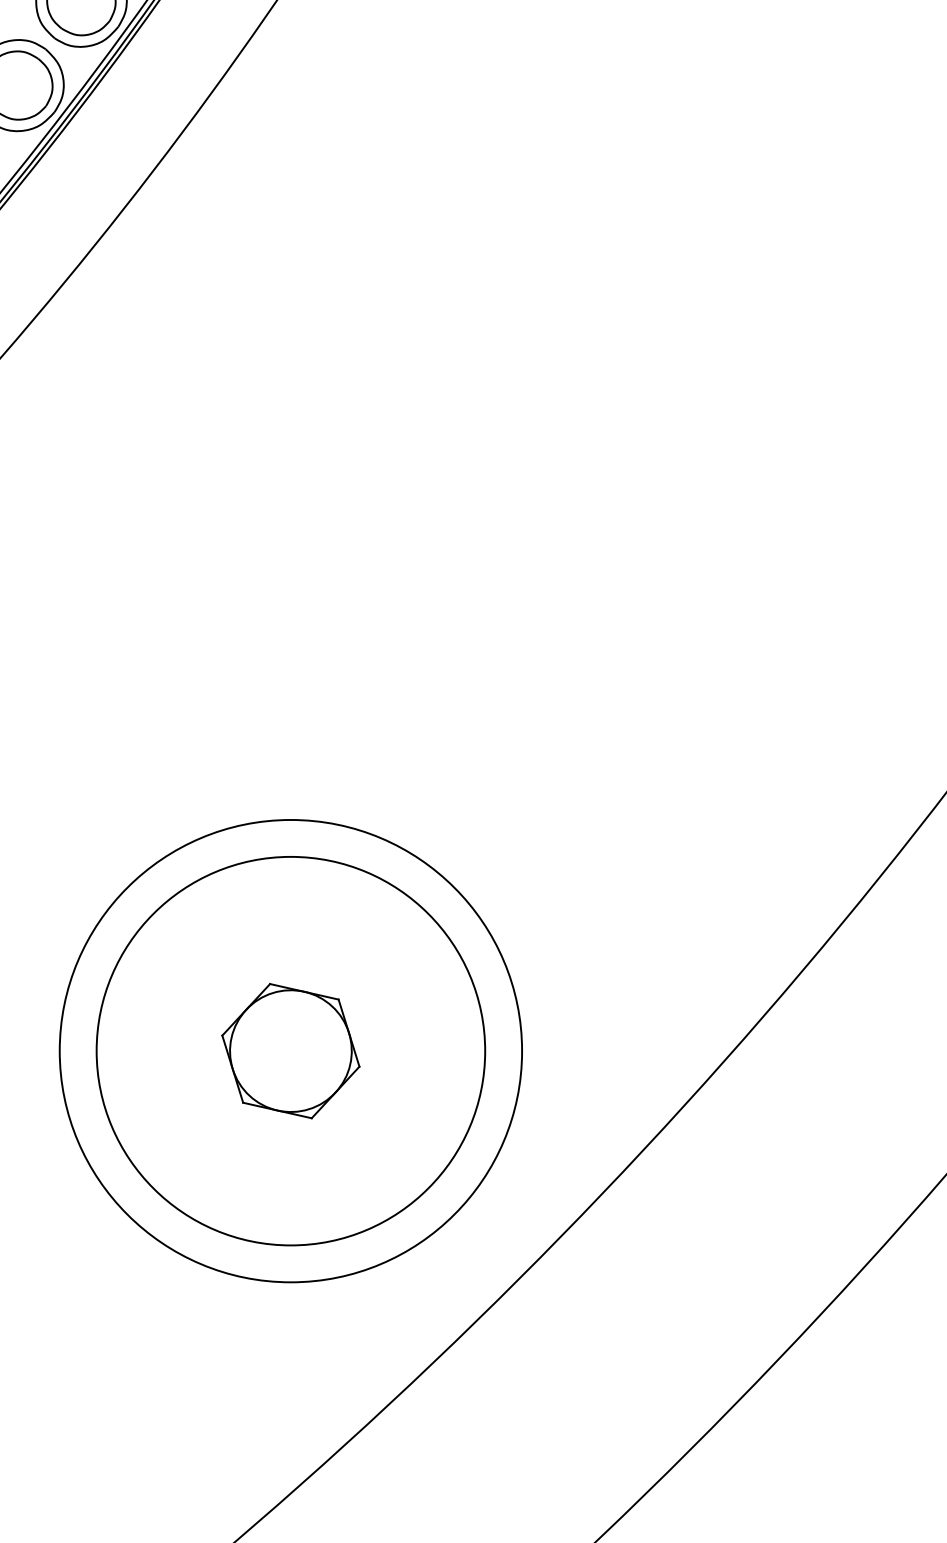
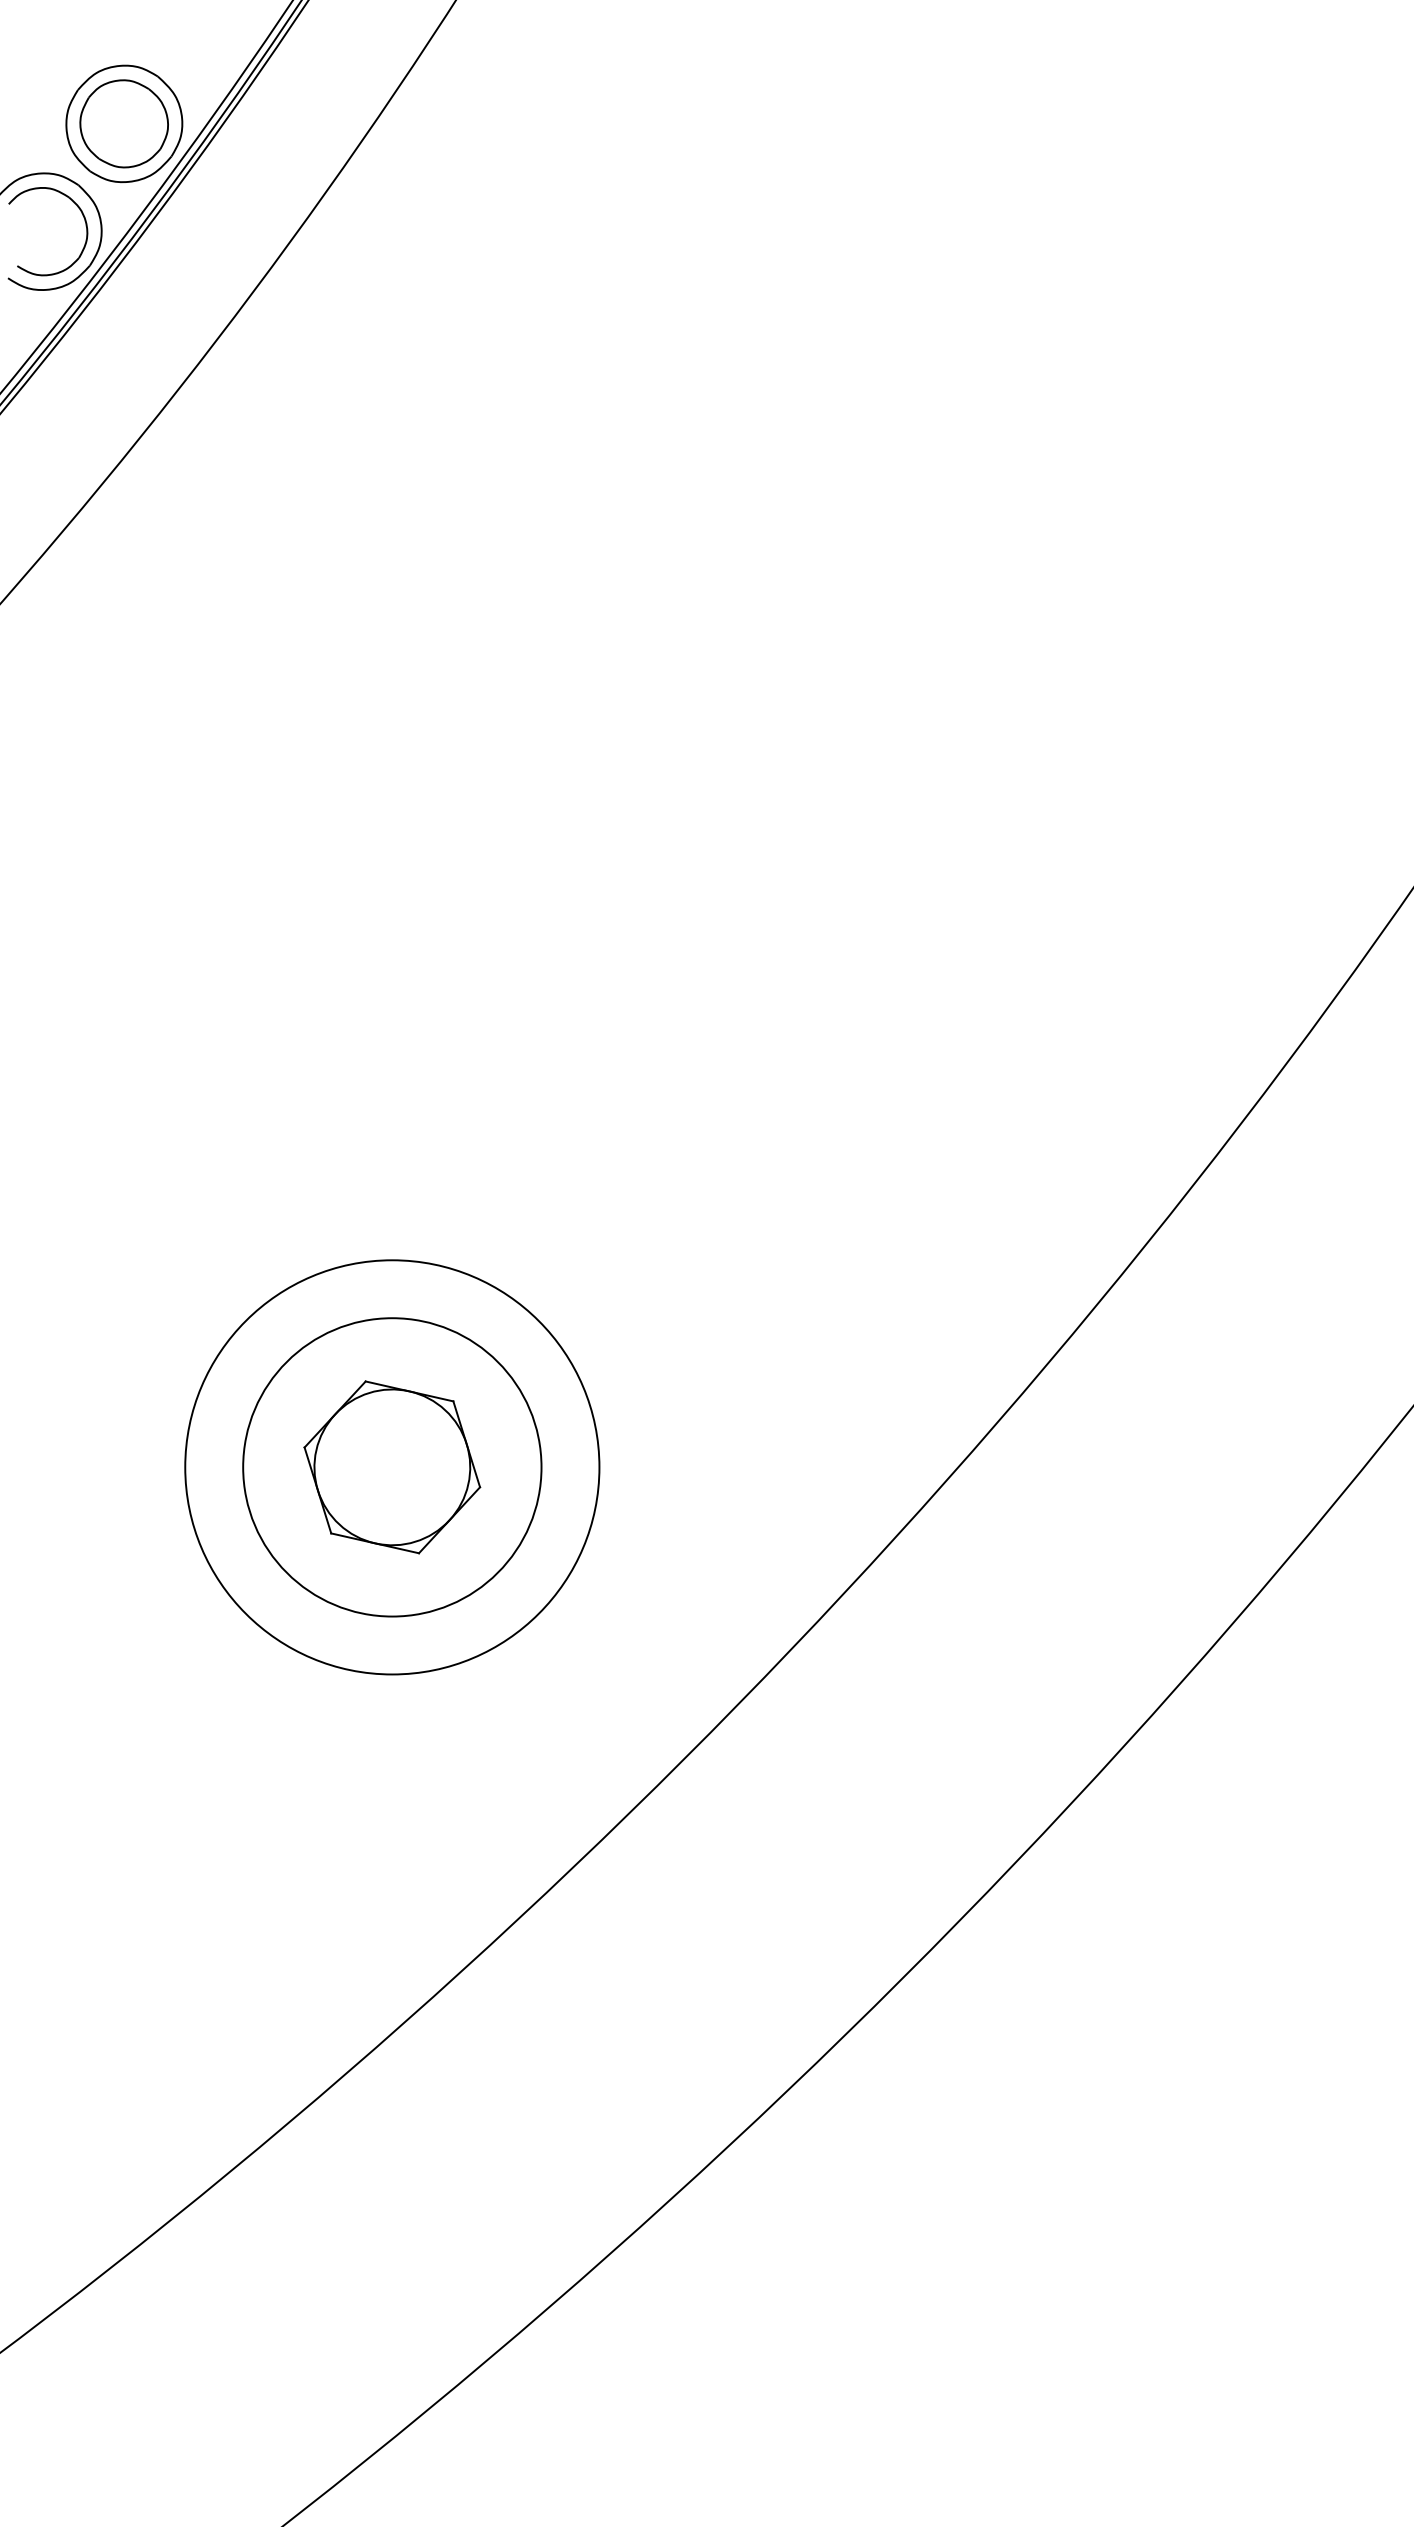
circle: (290, 1051) -> (391, 1467), size x0.6
circle: (291, 1051) -> (392, 1467), size x0.7

